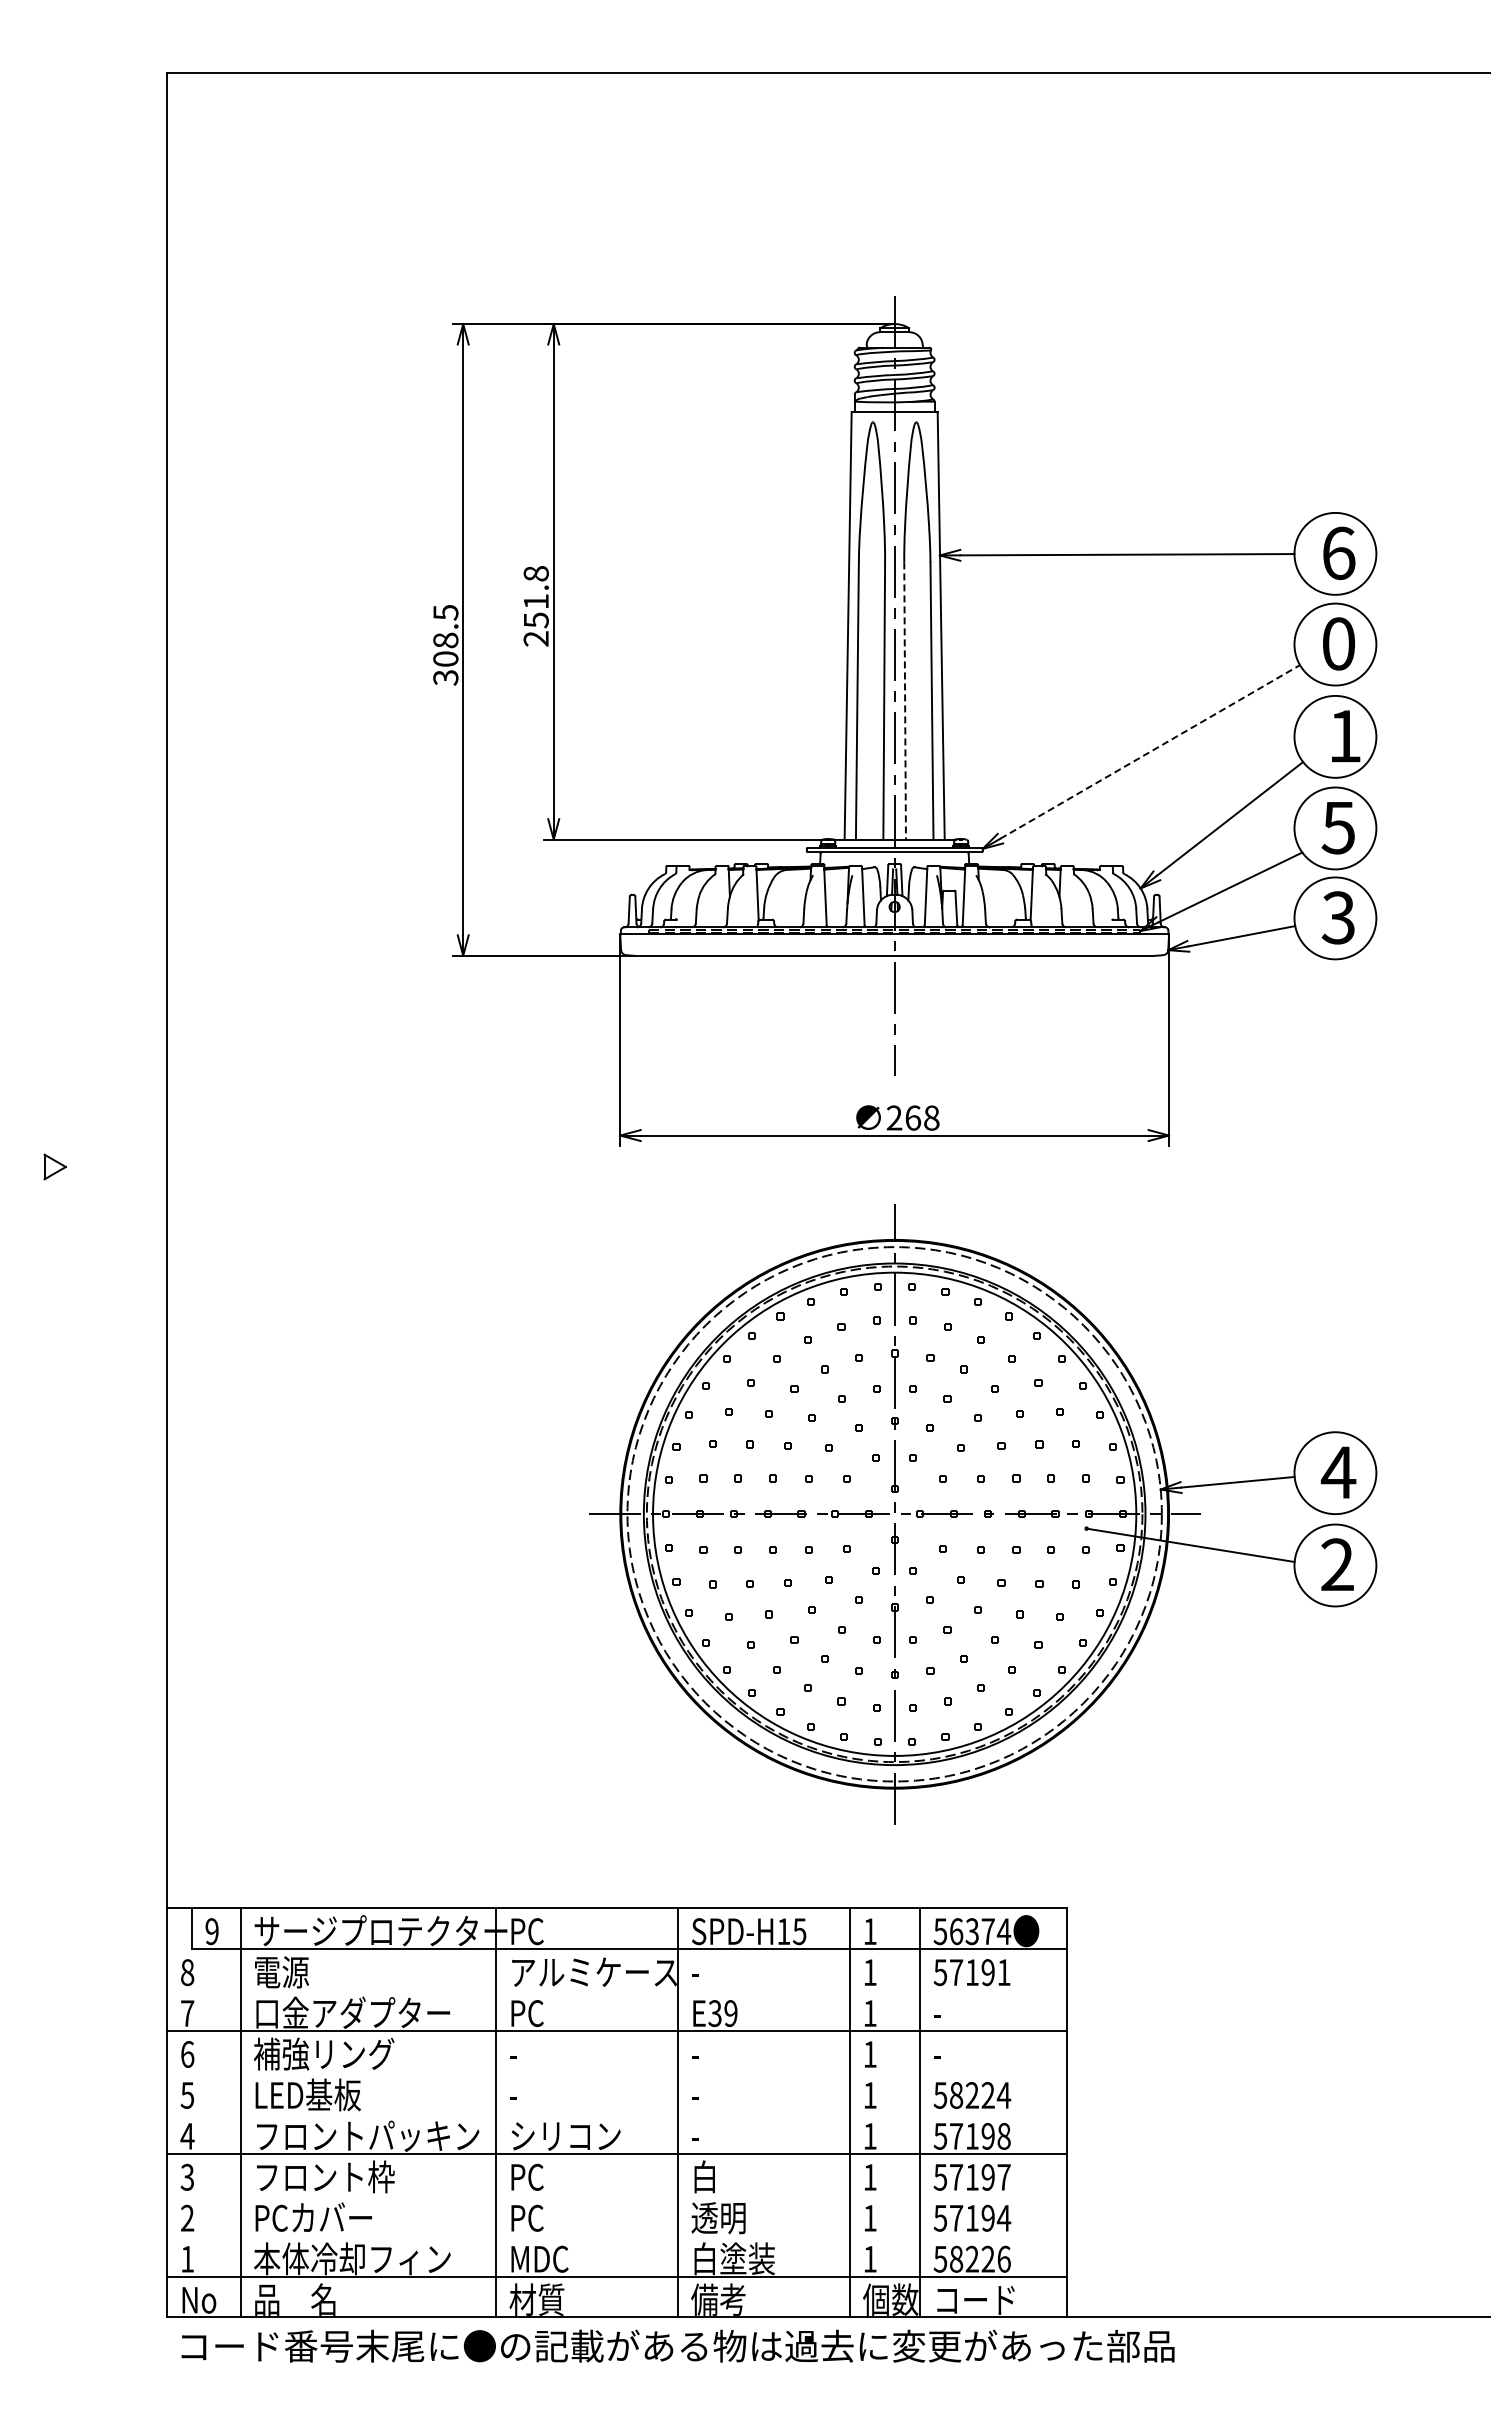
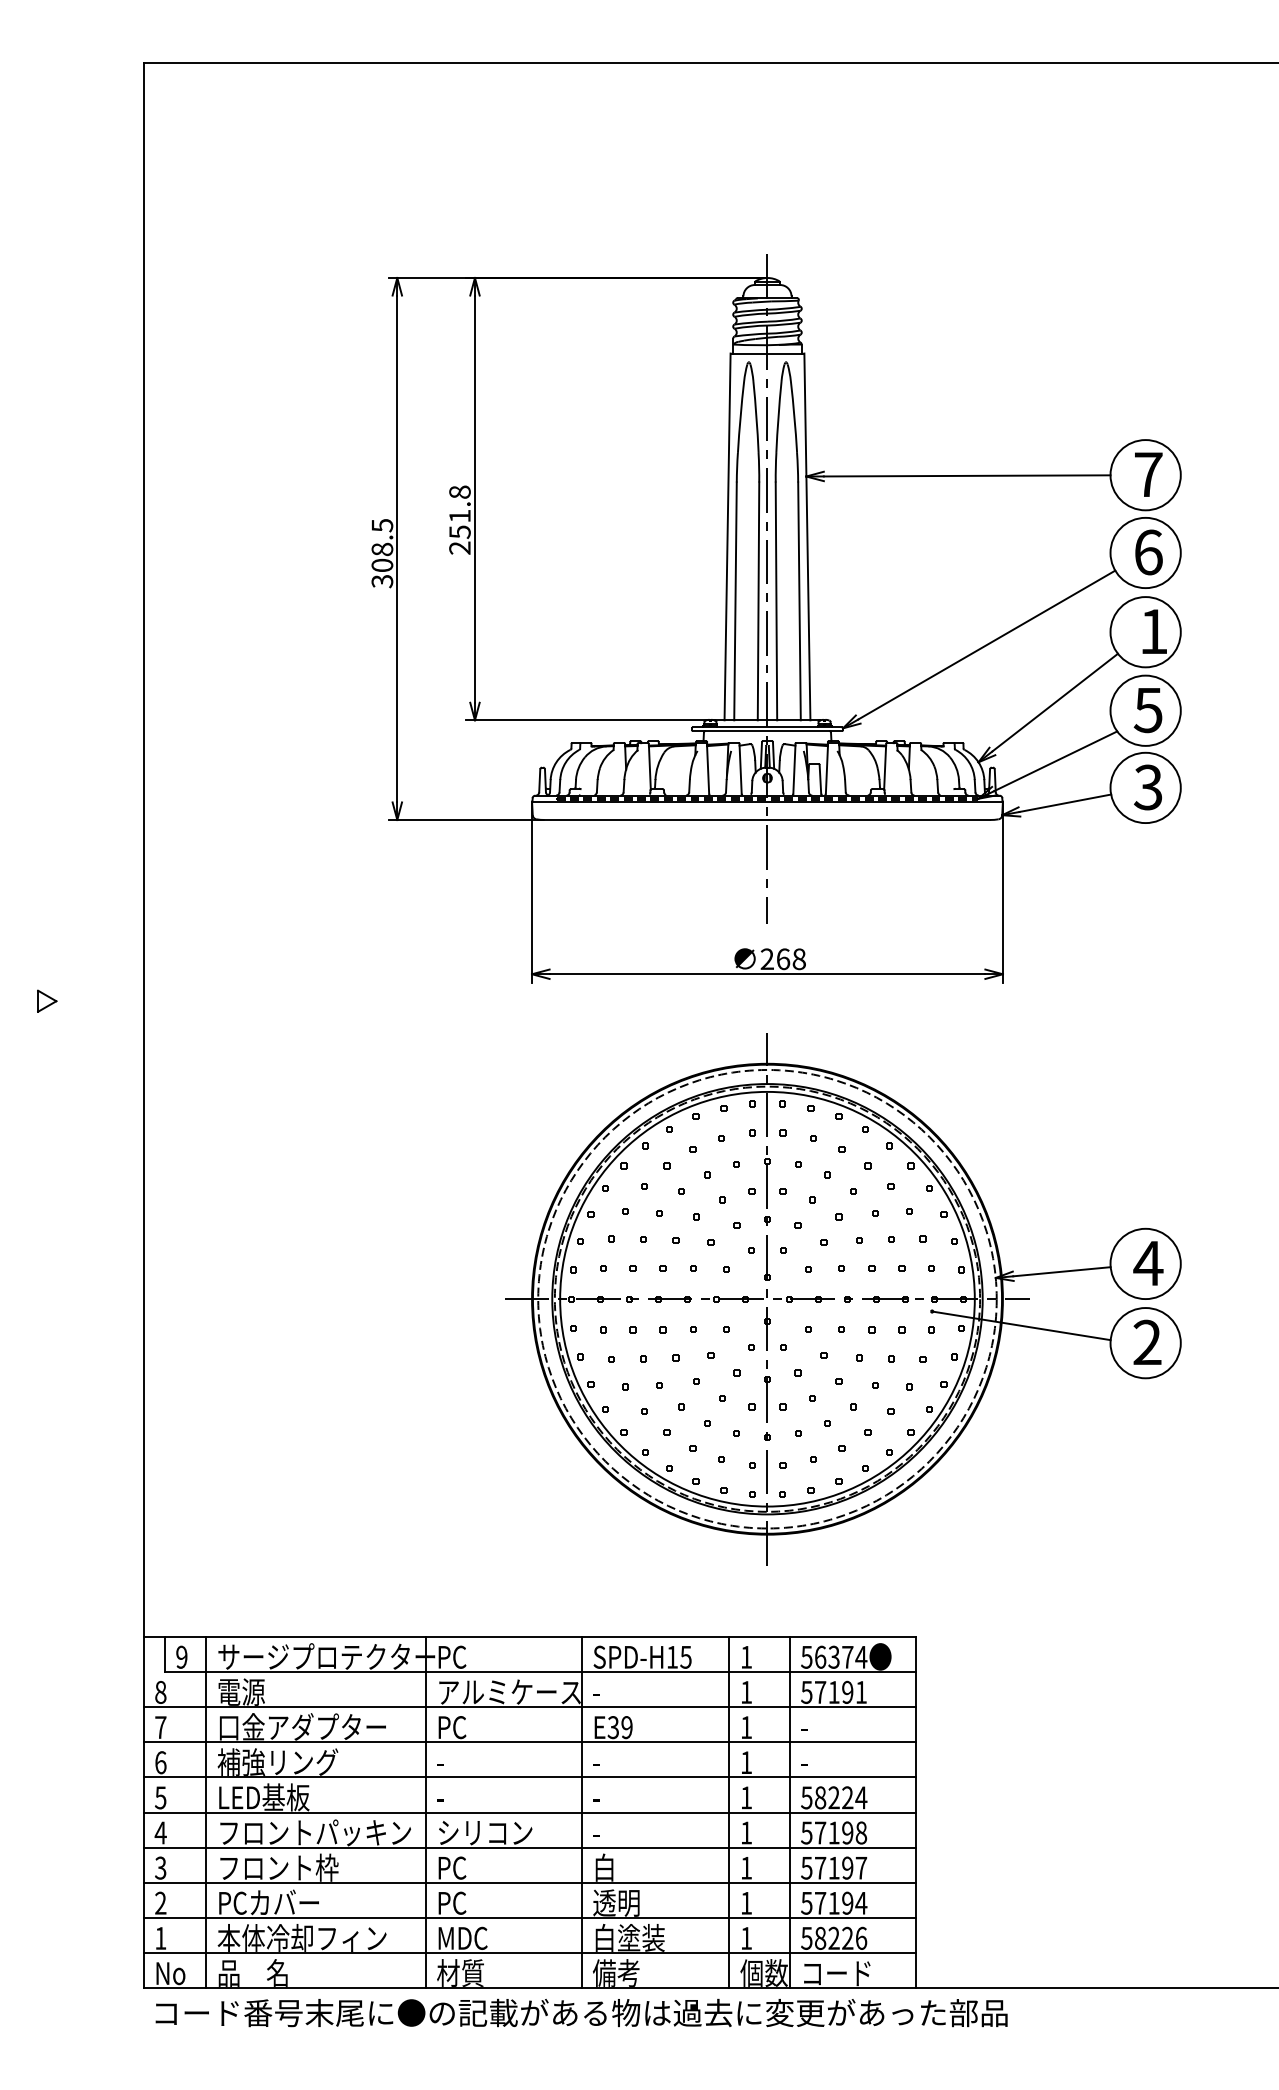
text: (1339, 553) -> (1149, 474), 6 -> 7
text: (1339, 643) -> (1149, 552), 0 -> 6
line: (905, 701) -> (776, 601), dashed -> solid
line: (1150, 751) -> (986, 644), dashed -> solid
line: (617, 1989) -> (529, 1706), added
line: (617, 2071) -> (529, 1777), added
line: (617, 2112) -> (529, 1812), added
line: (617, 2194) -> (529, 1882), added
line: (617, 2235) -> (529, 1918), added

